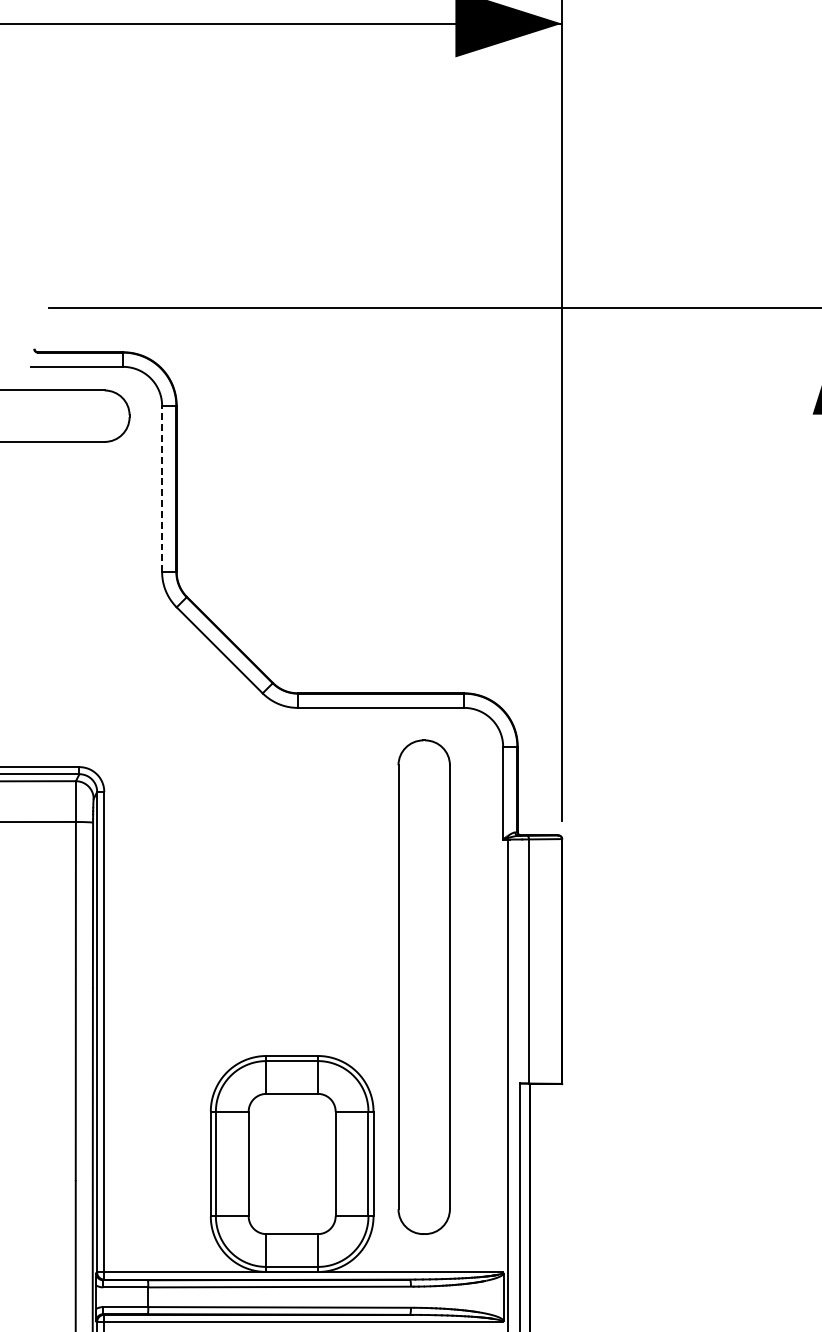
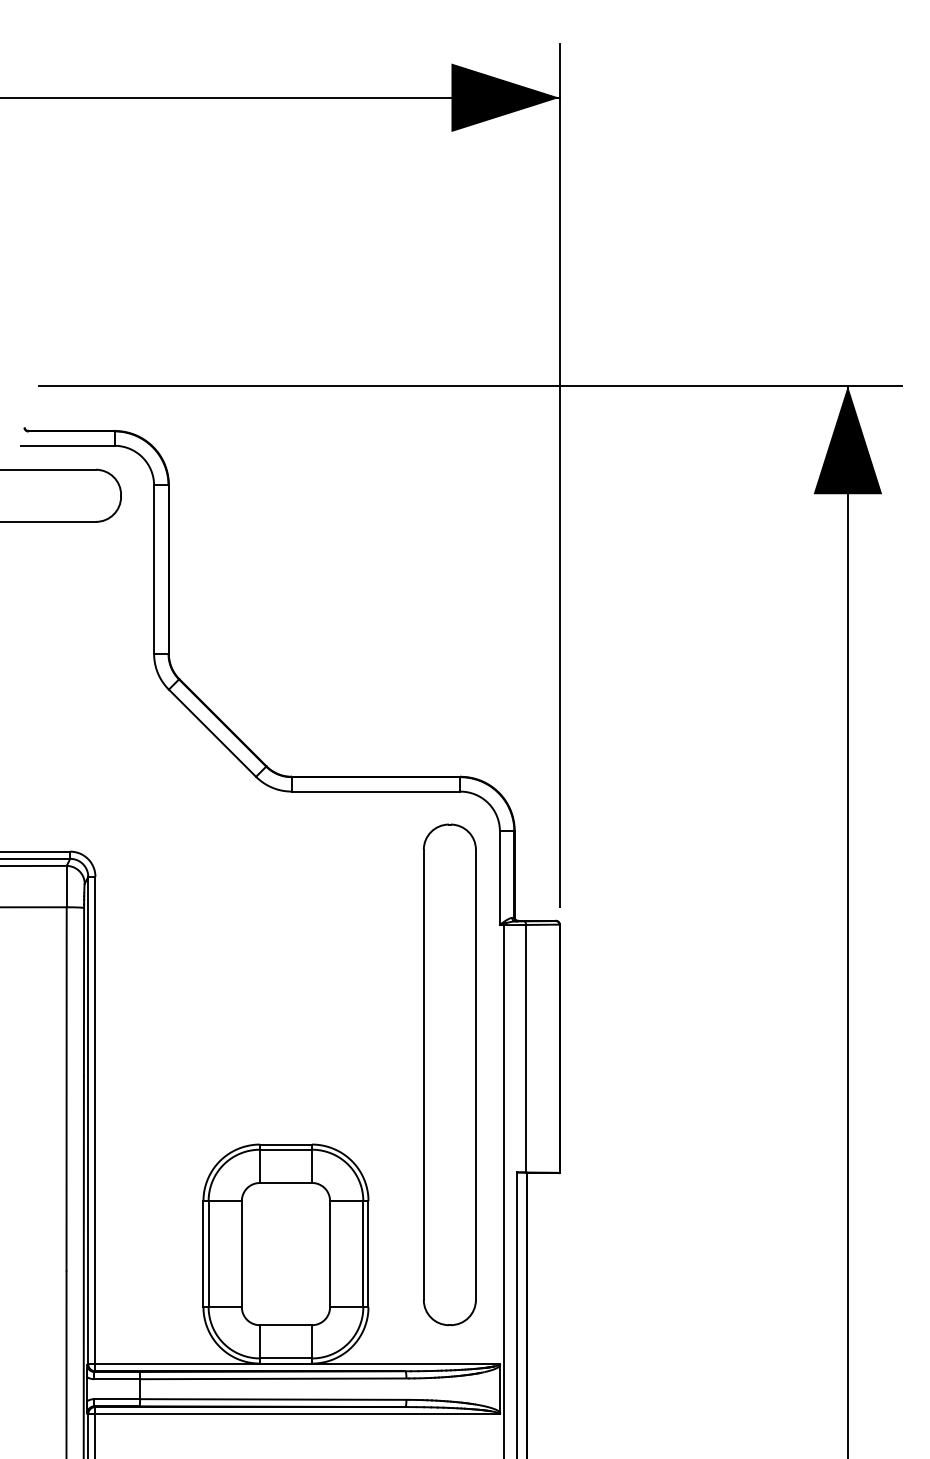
line: (162, 488) -> (154, 569), dashed -> solid
part: (423, 986) -> (449, 1074), moved

